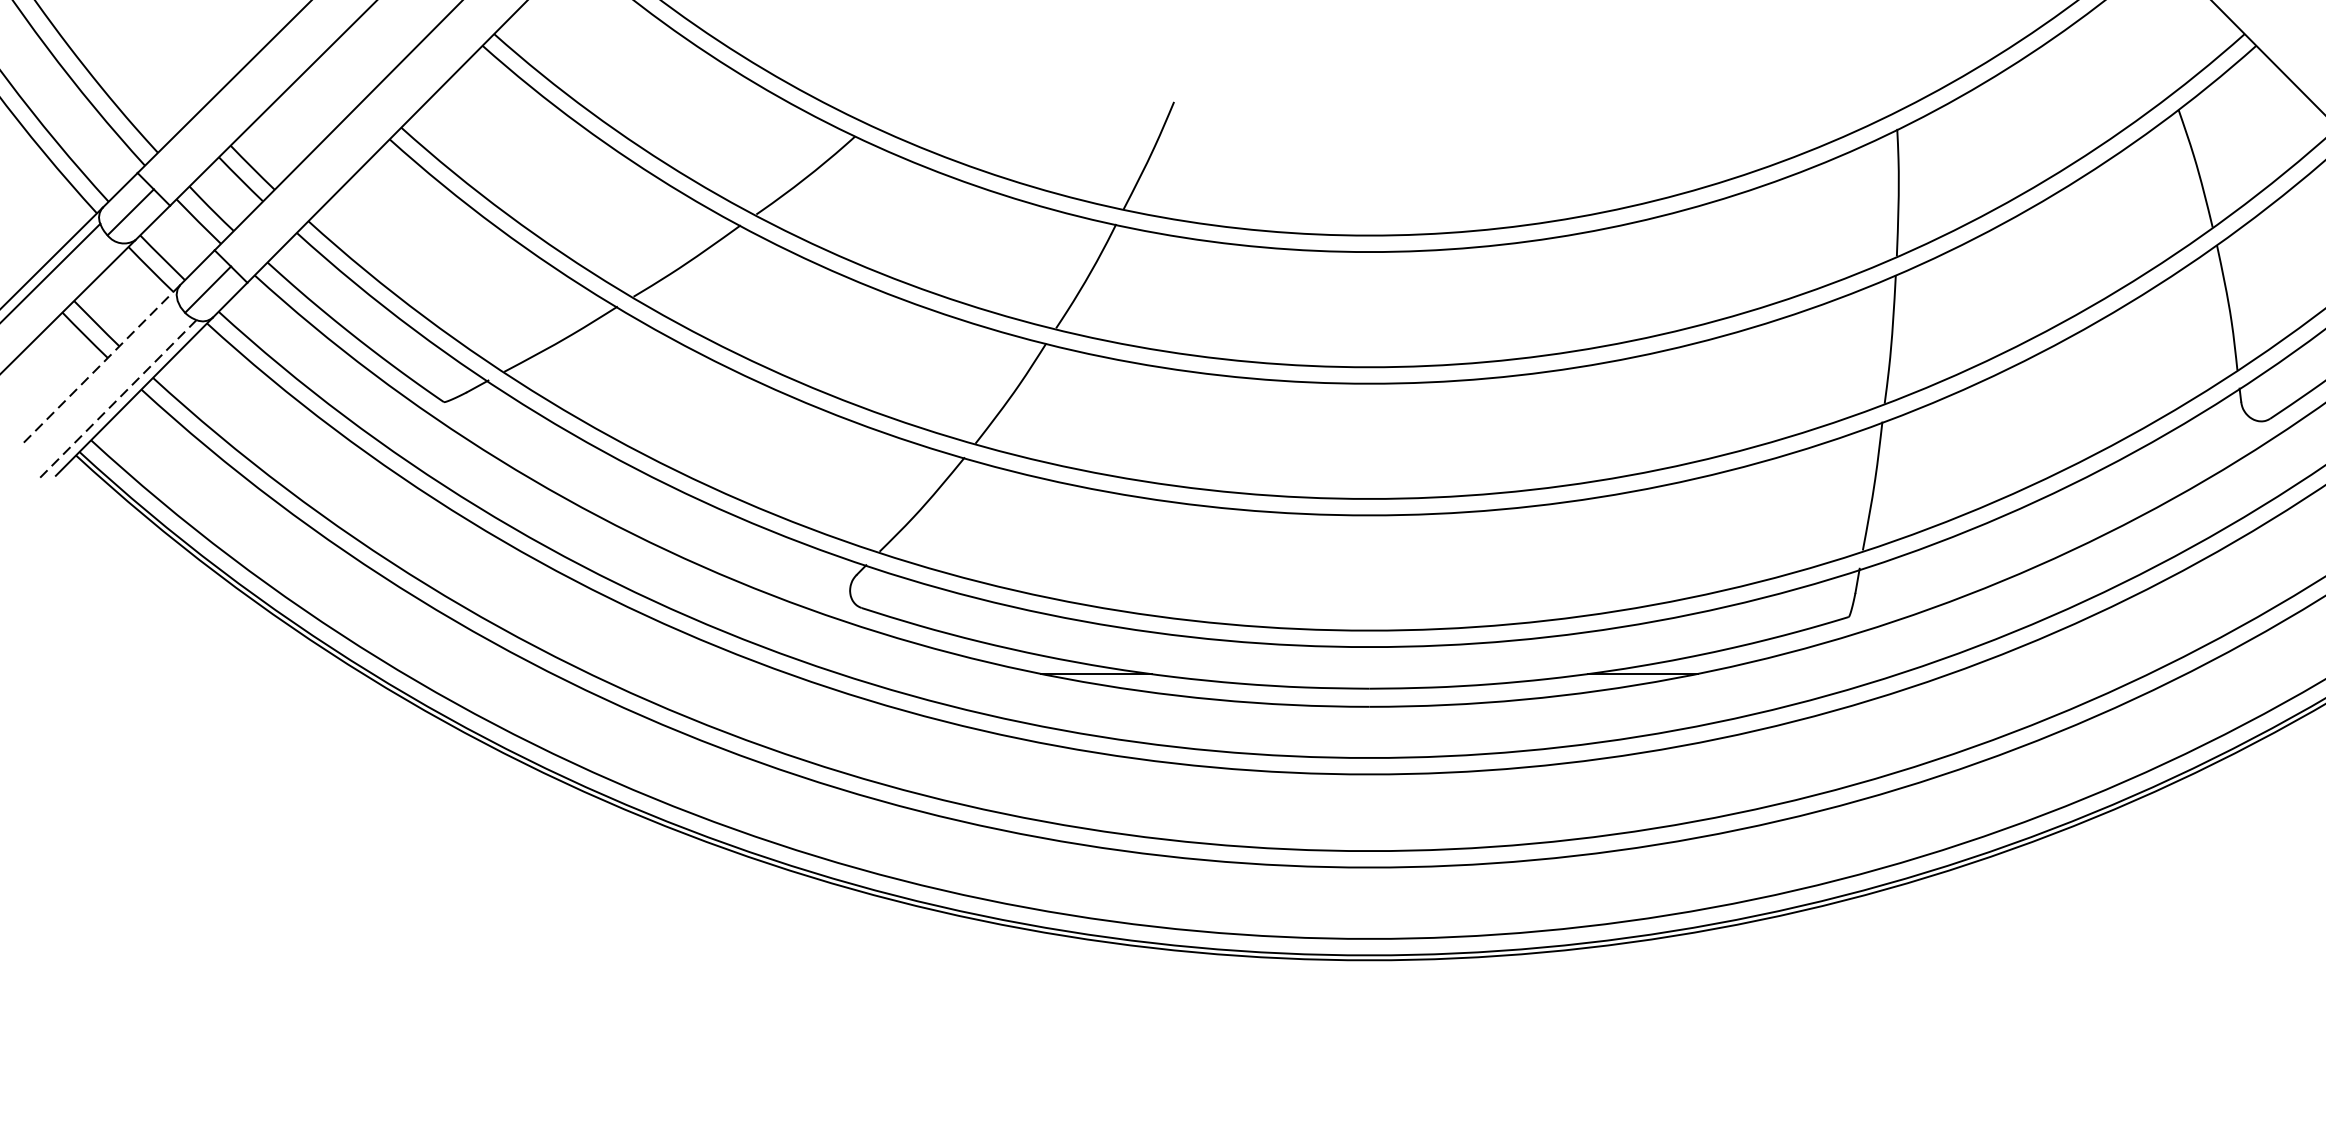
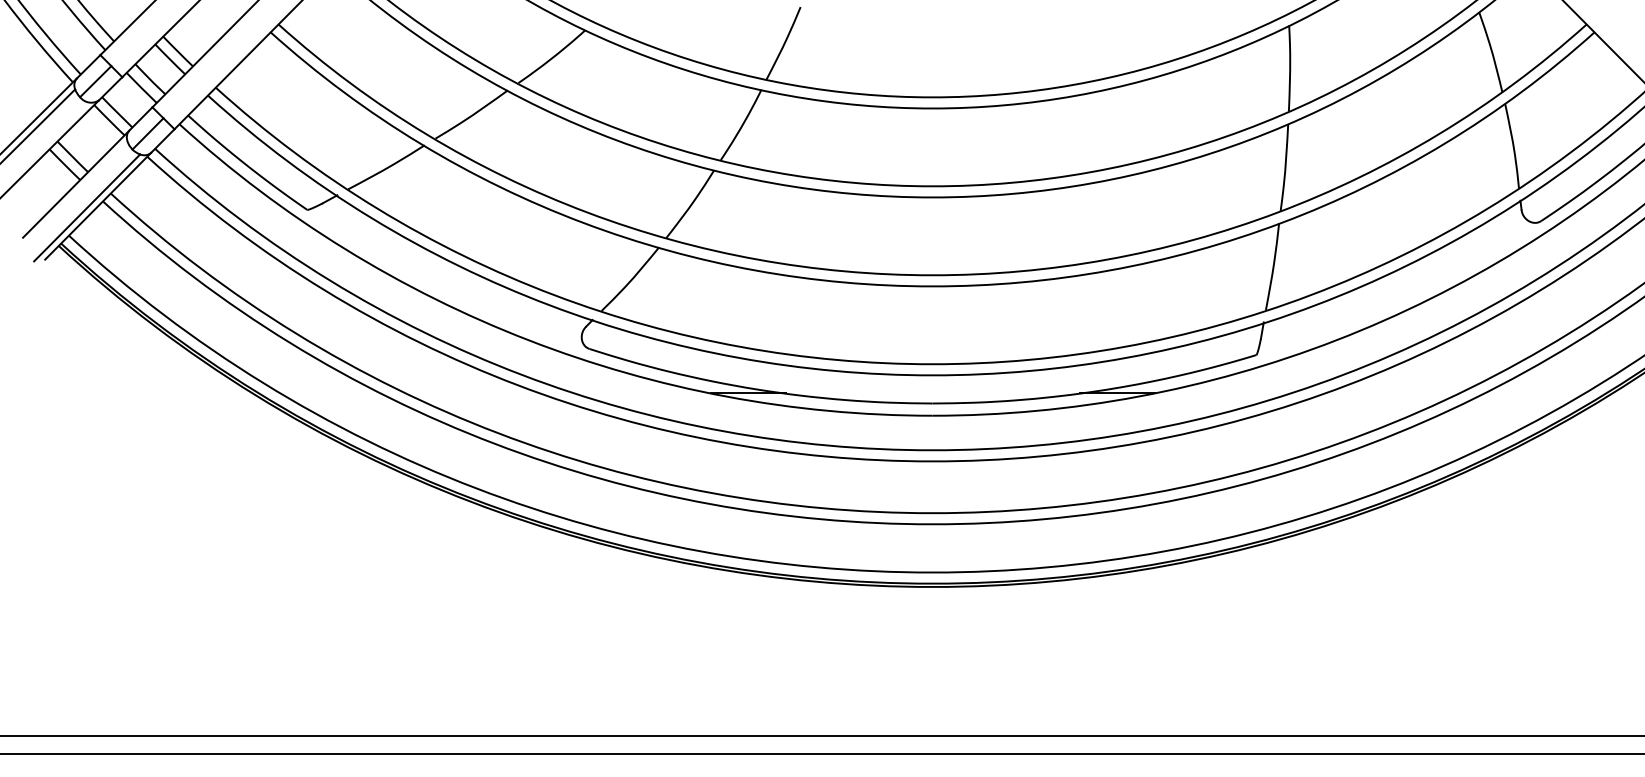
line: (100, 364) -> (75, 184), dashed -> solid
line: (117, 400) -> (86, 208), dashed -> solid

